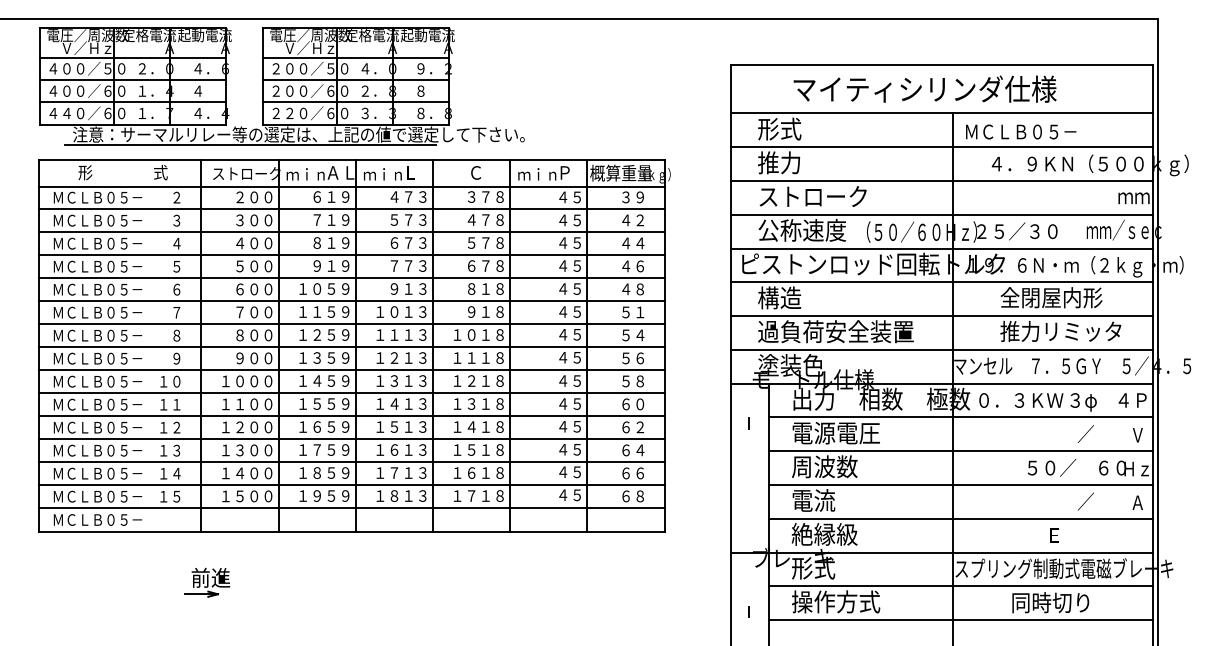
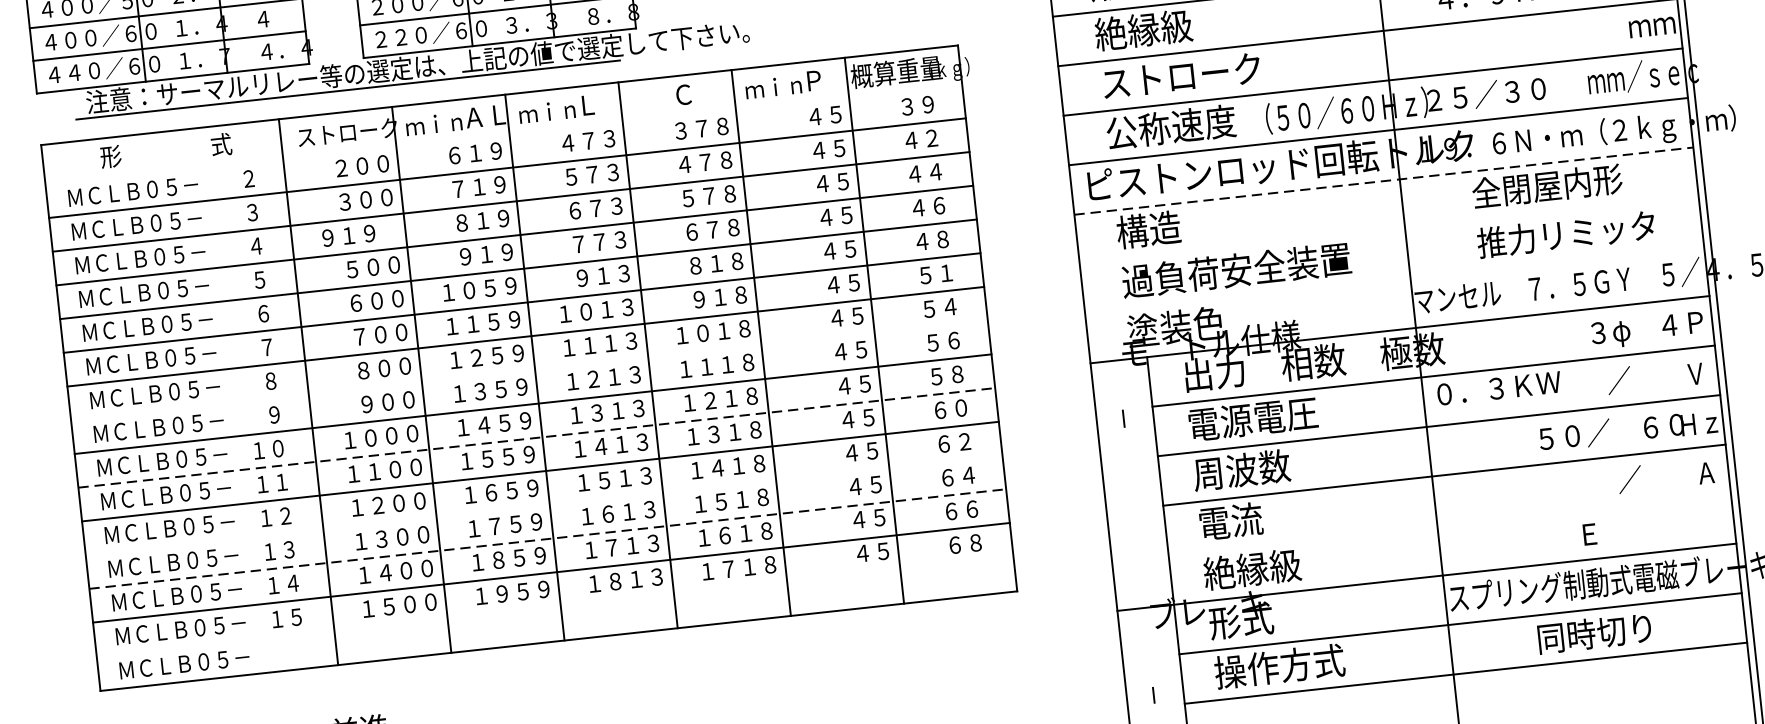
text: (790, 162) -> (1142, 29), 推力 -> 絶縁級
line: (351, 186) -> (503, 134), removed
text: (247, 243) -> (359, 234), ４００ -> ９１９
line: (942, 282) -> (1384, 181), solid -> dashed
line: (941, 316) -> (1388, 231), removed
line: (351, 347) -> (528, 370), removed
line: (941, 349) -> (1394, 279), removed
line: (351, 393) -> (536, 438), solid -> dashed
text: (1021, 400) -> (1499, 388), moved
line: (351, 439) -> (543, 505), removed
line: (351, 462) -> (547, 539), solid -> dashed
line: (351, 508) -> (554, 606), removed
line: (960, 518) -> (1448, 524), removed

